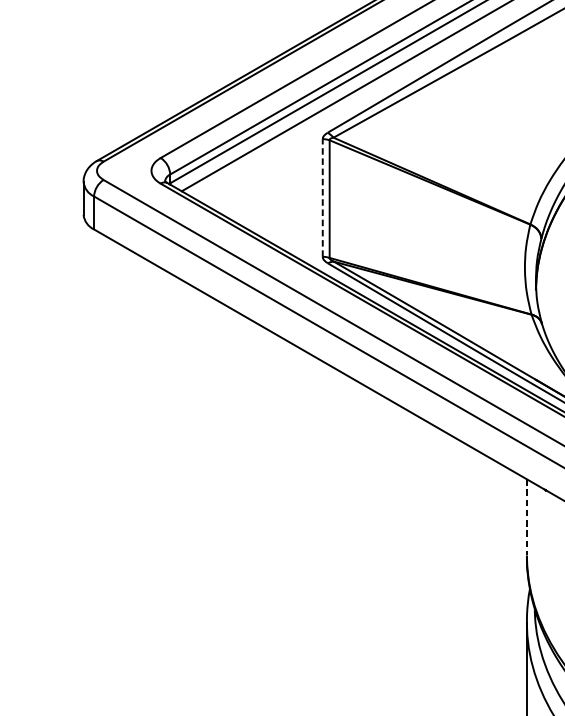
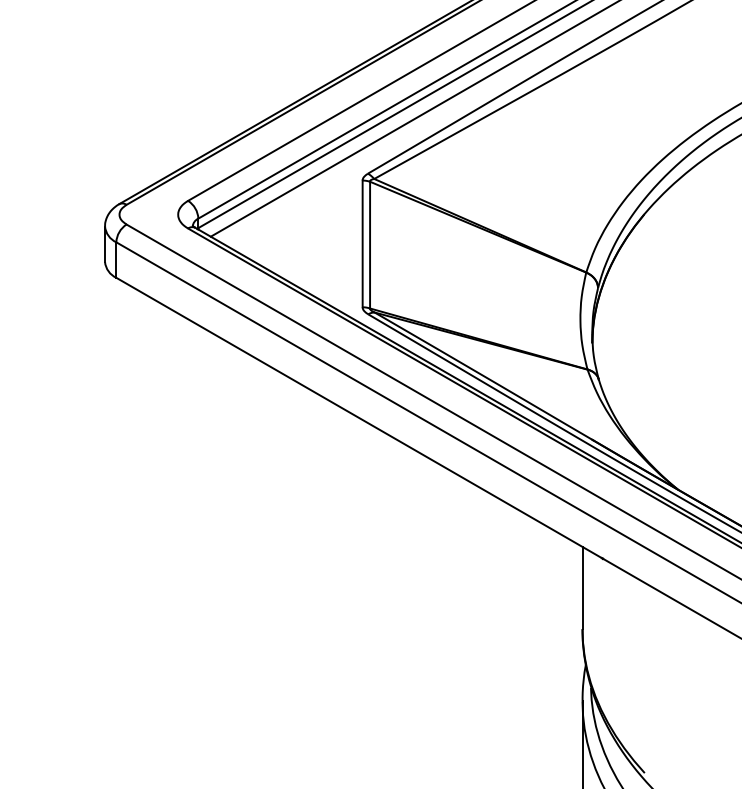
line: (322, 197) -> (362, 243), dashed -> solid
line: (526, 517) -> (582, 588), dashed -> solid

